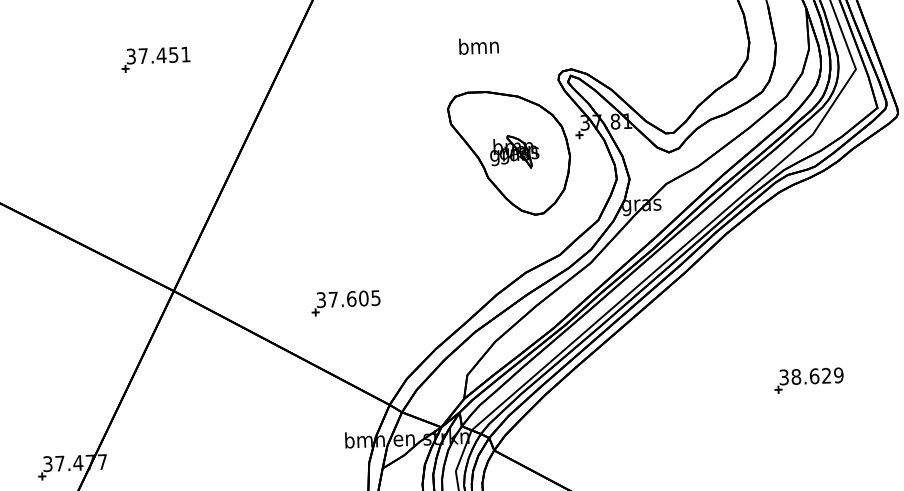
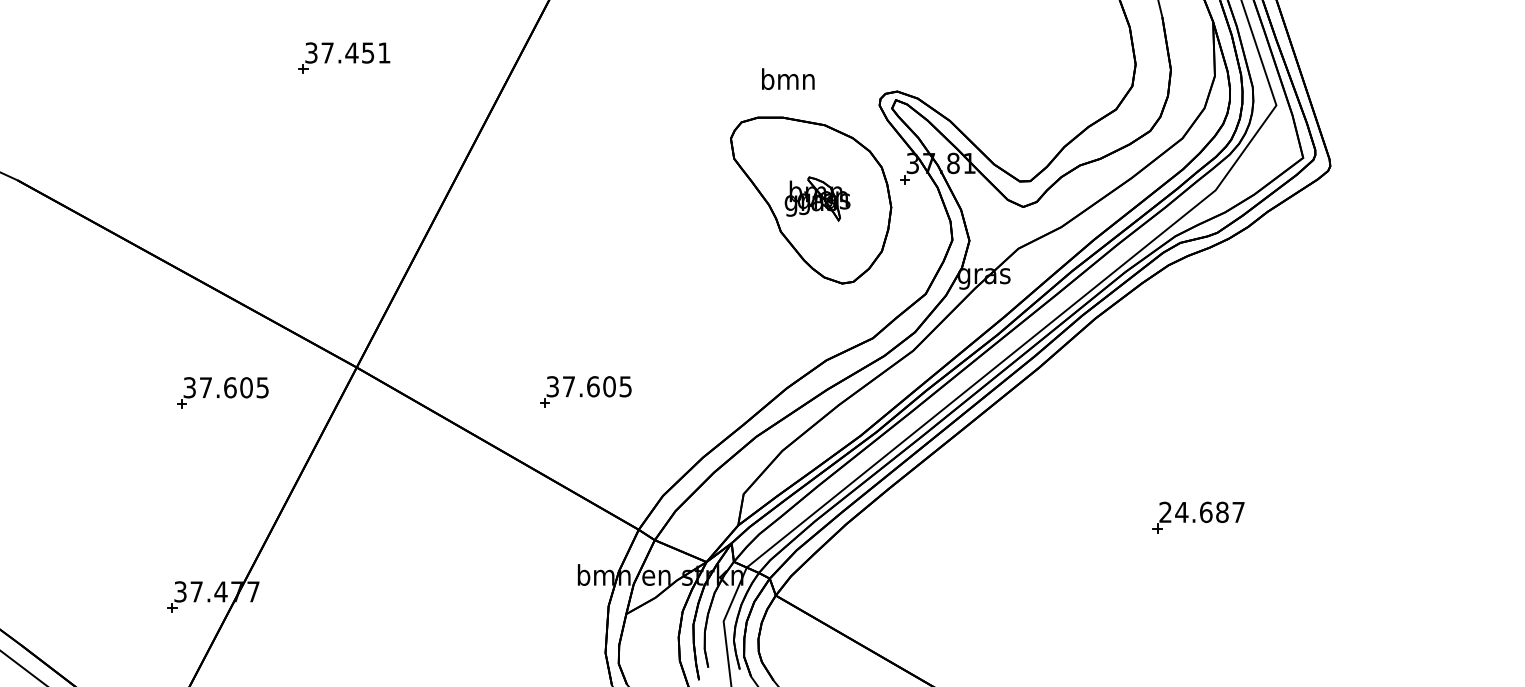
text: (479, 46) -> (788, 79), moved
part: (73, 313) -> (222, 392), added
text: (811, 376) -> (1201, 512), 38.629 -> 24.687

